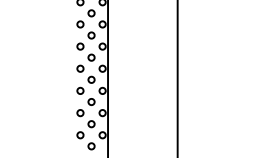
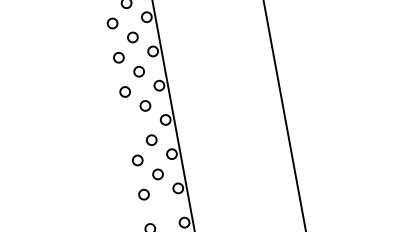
circle: (80, 68) -> (131, 125), removed
circle: (91, 124) -> (164, 209), removed

